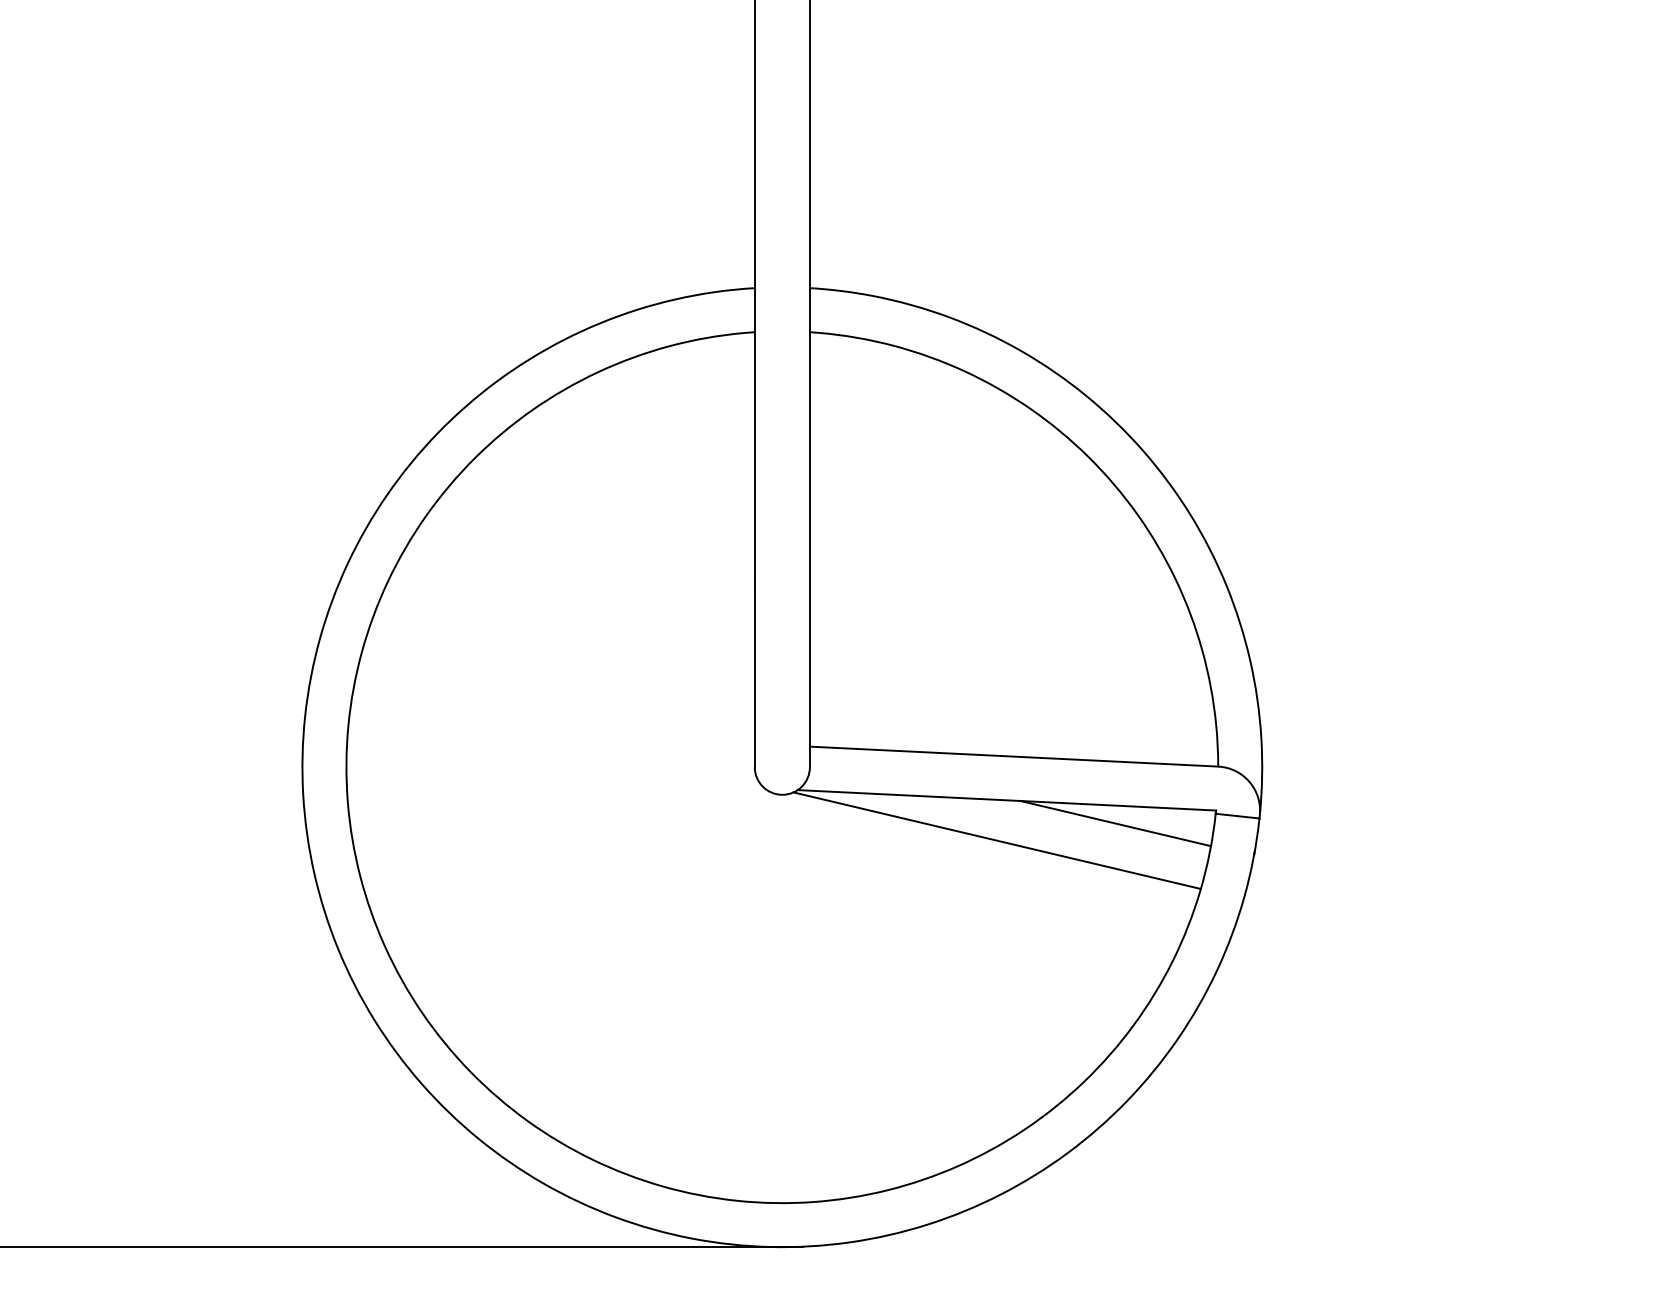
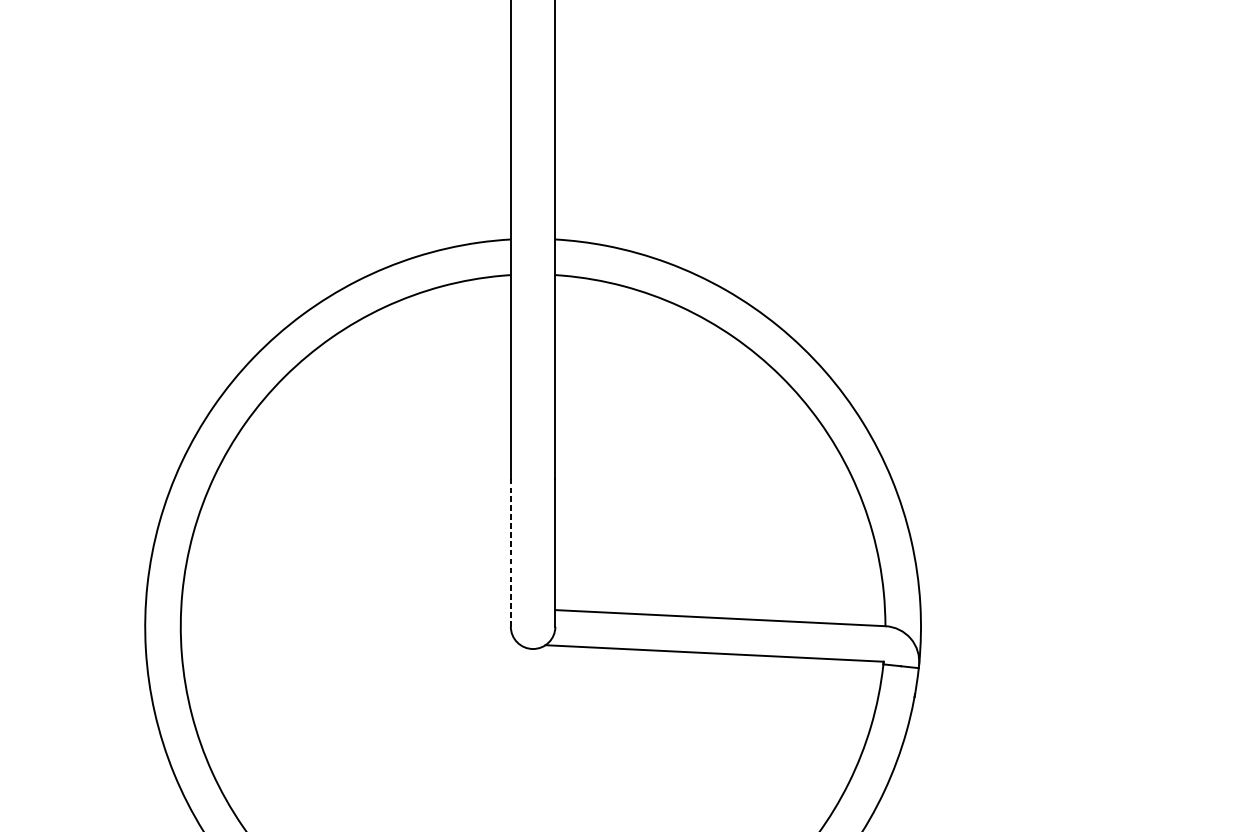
line: (754, 675) -> (510, 552), solid -> dashed
line: (1115, 823) -> (802, 672), removed
line: (996, 840) -> (706, 685), removed

